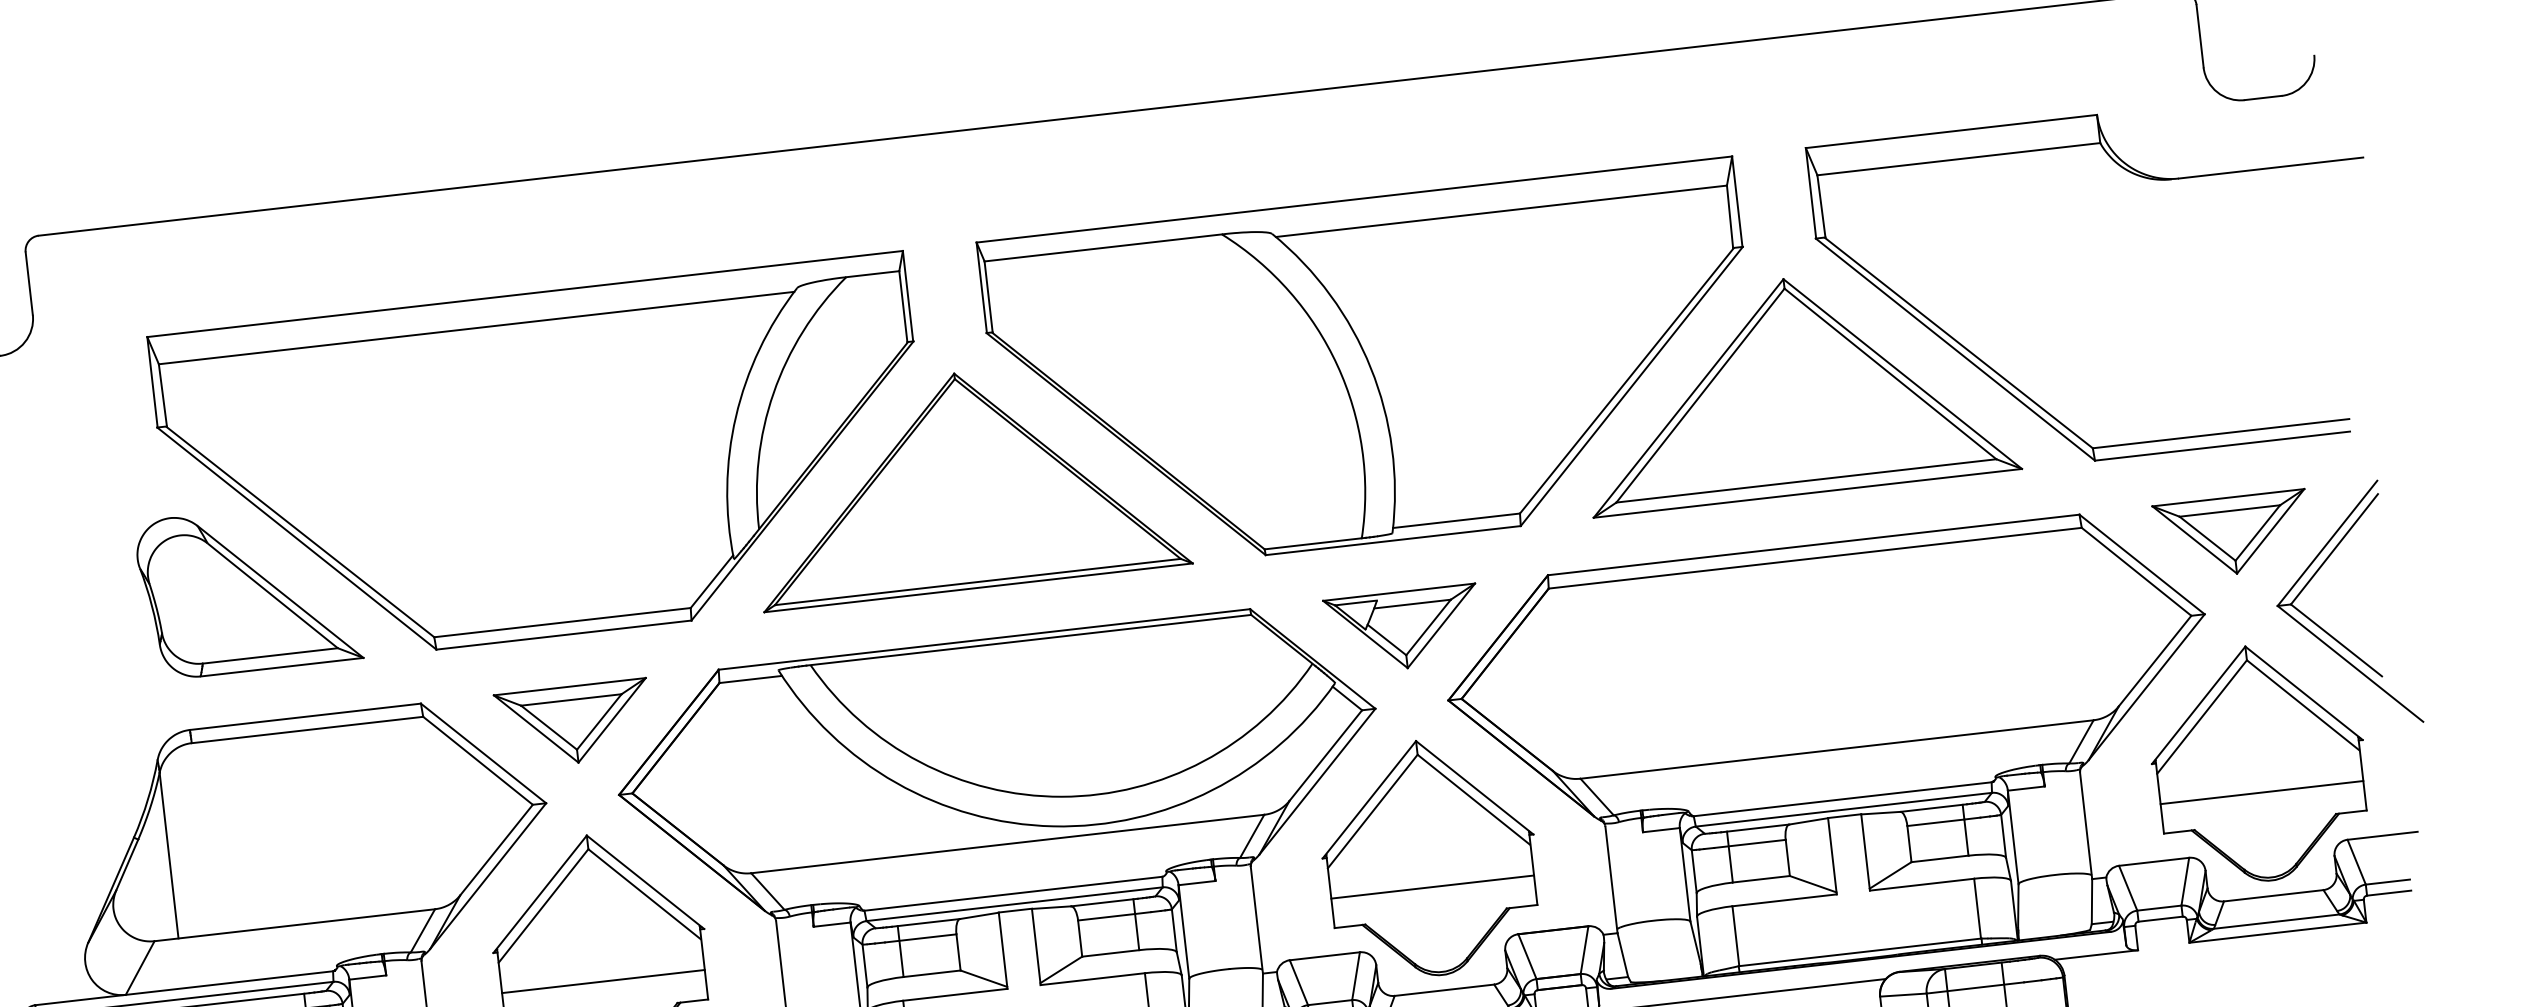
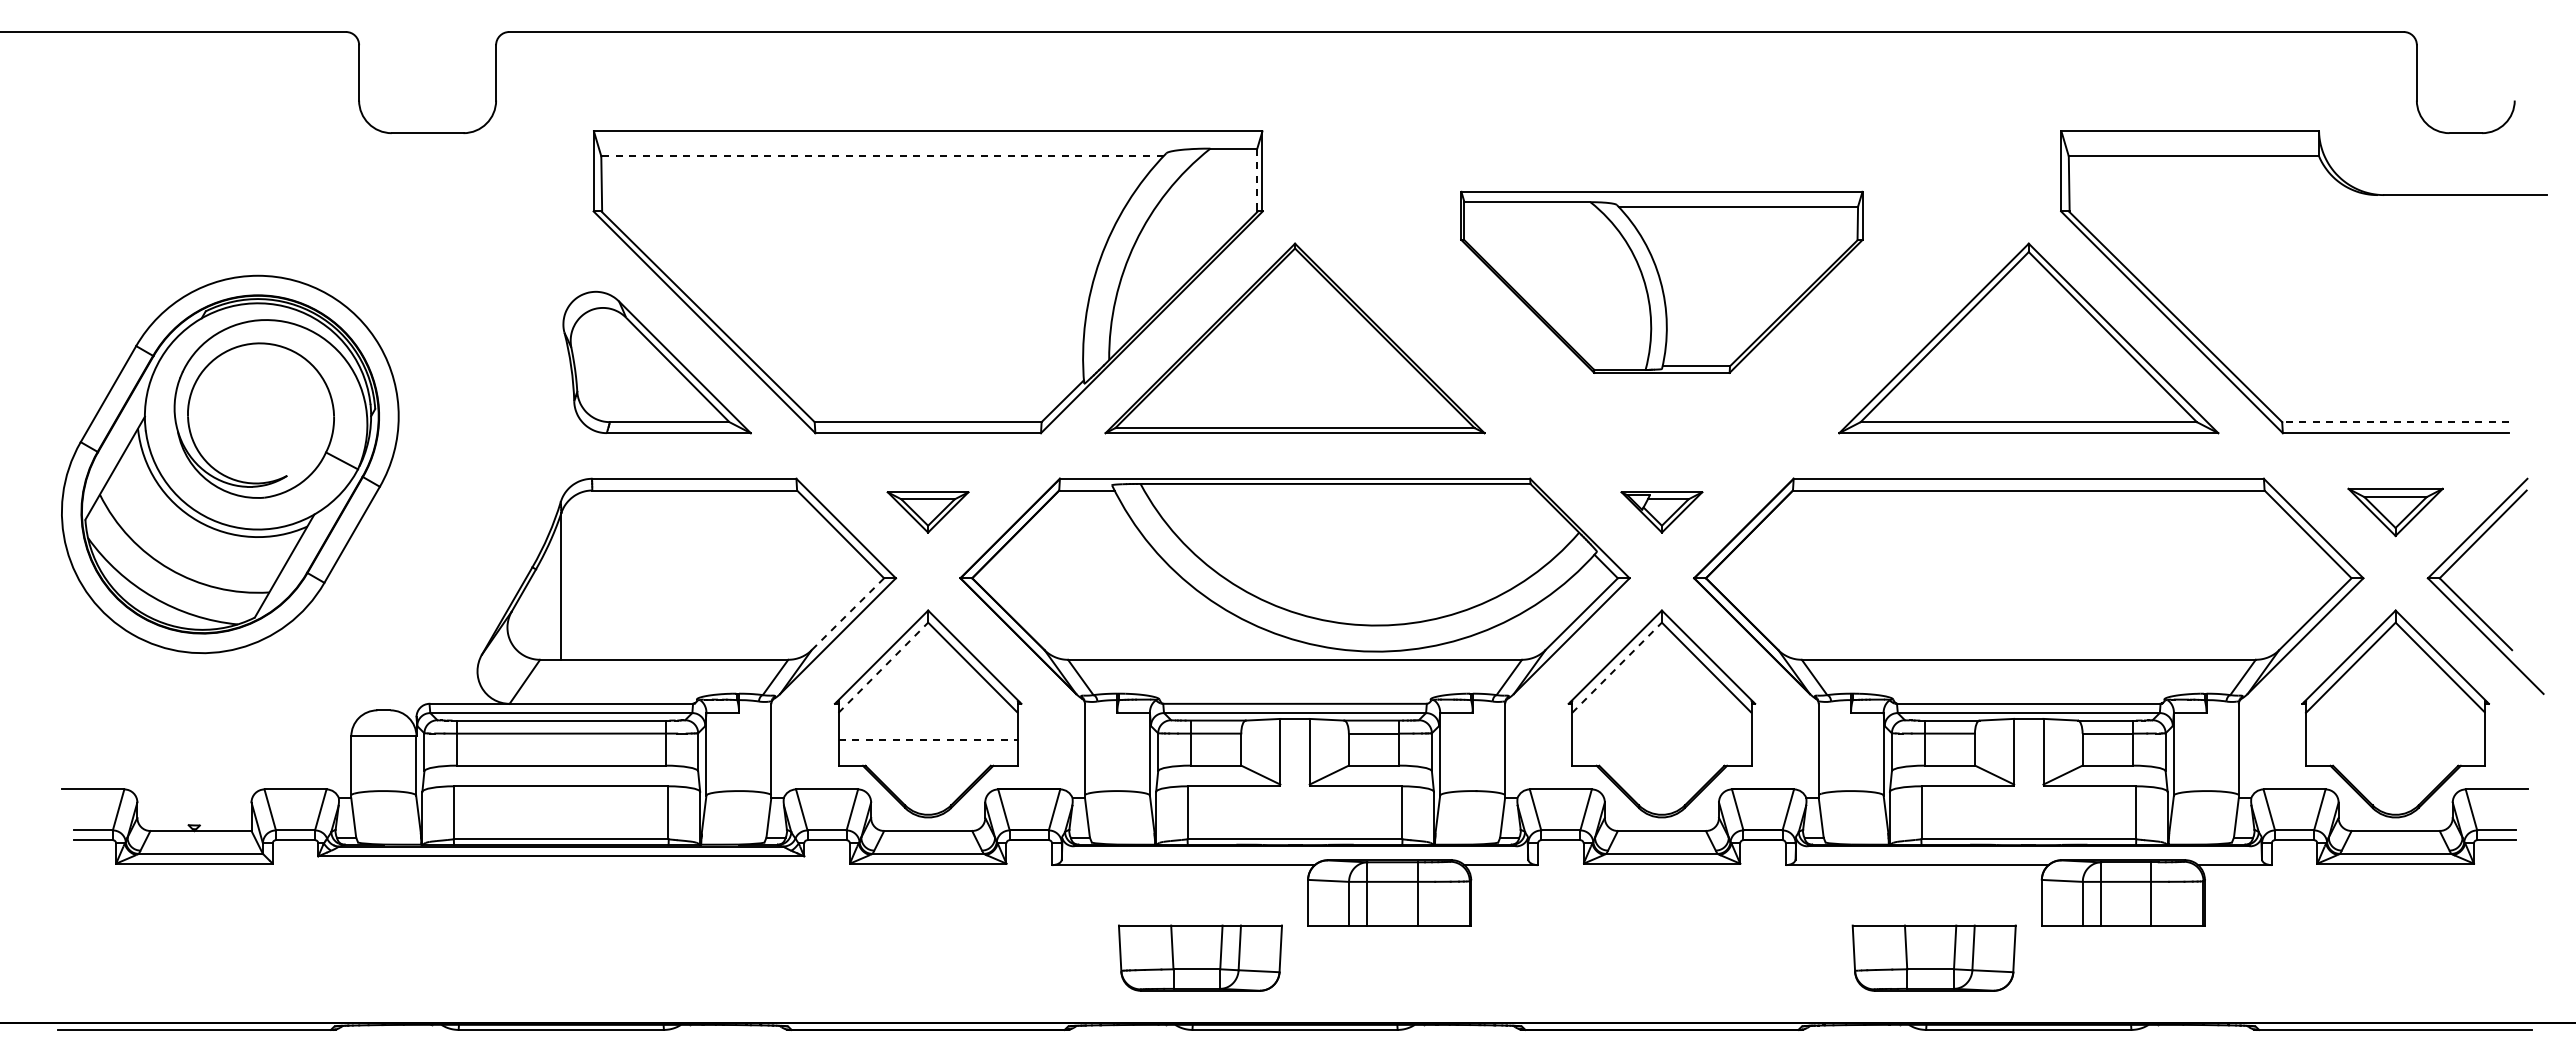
line: (903, 307) -> (1257, 180), solid -> dashed
line: (475, 328) -> (881, 156), solid -> dashed
part: (1373, 370) -> (1661, 282), size x0.6
line: (2220, 434) -> (2395, 422), solid -> dashed
part: (2232, 535) -> (2395, 512), size x0.7
part: (1402, 630) -> (1661, 512), size x0.6
part: (573, 724) -> (927, 512), size x0.6
line: (2261, 792) -> (2395, 739), removed
line: (1373, 811) -> (1617, 667), solid -> dashed
line: (496, 850) -> (847, 614), solid -> dashed
line: (1432, 886) -> (1661, 739), removed
line: (543, 905) -> (883, 667), solid -> dashed
line: (603, 981) -> (928, 739), solid -> dashed

